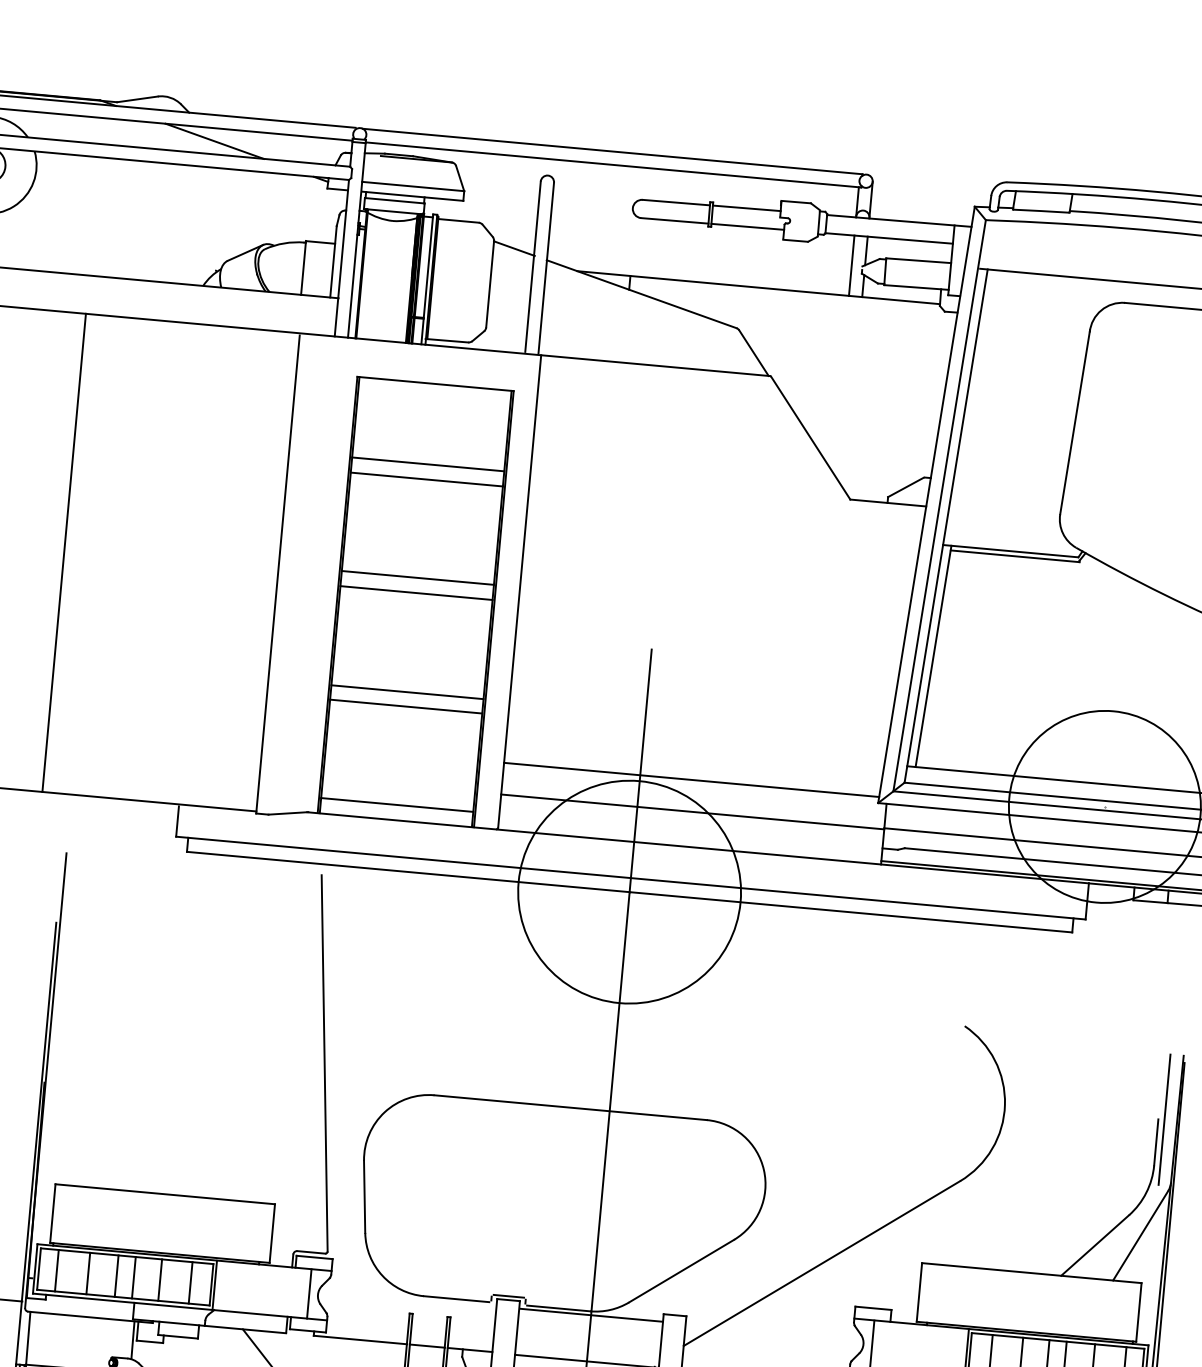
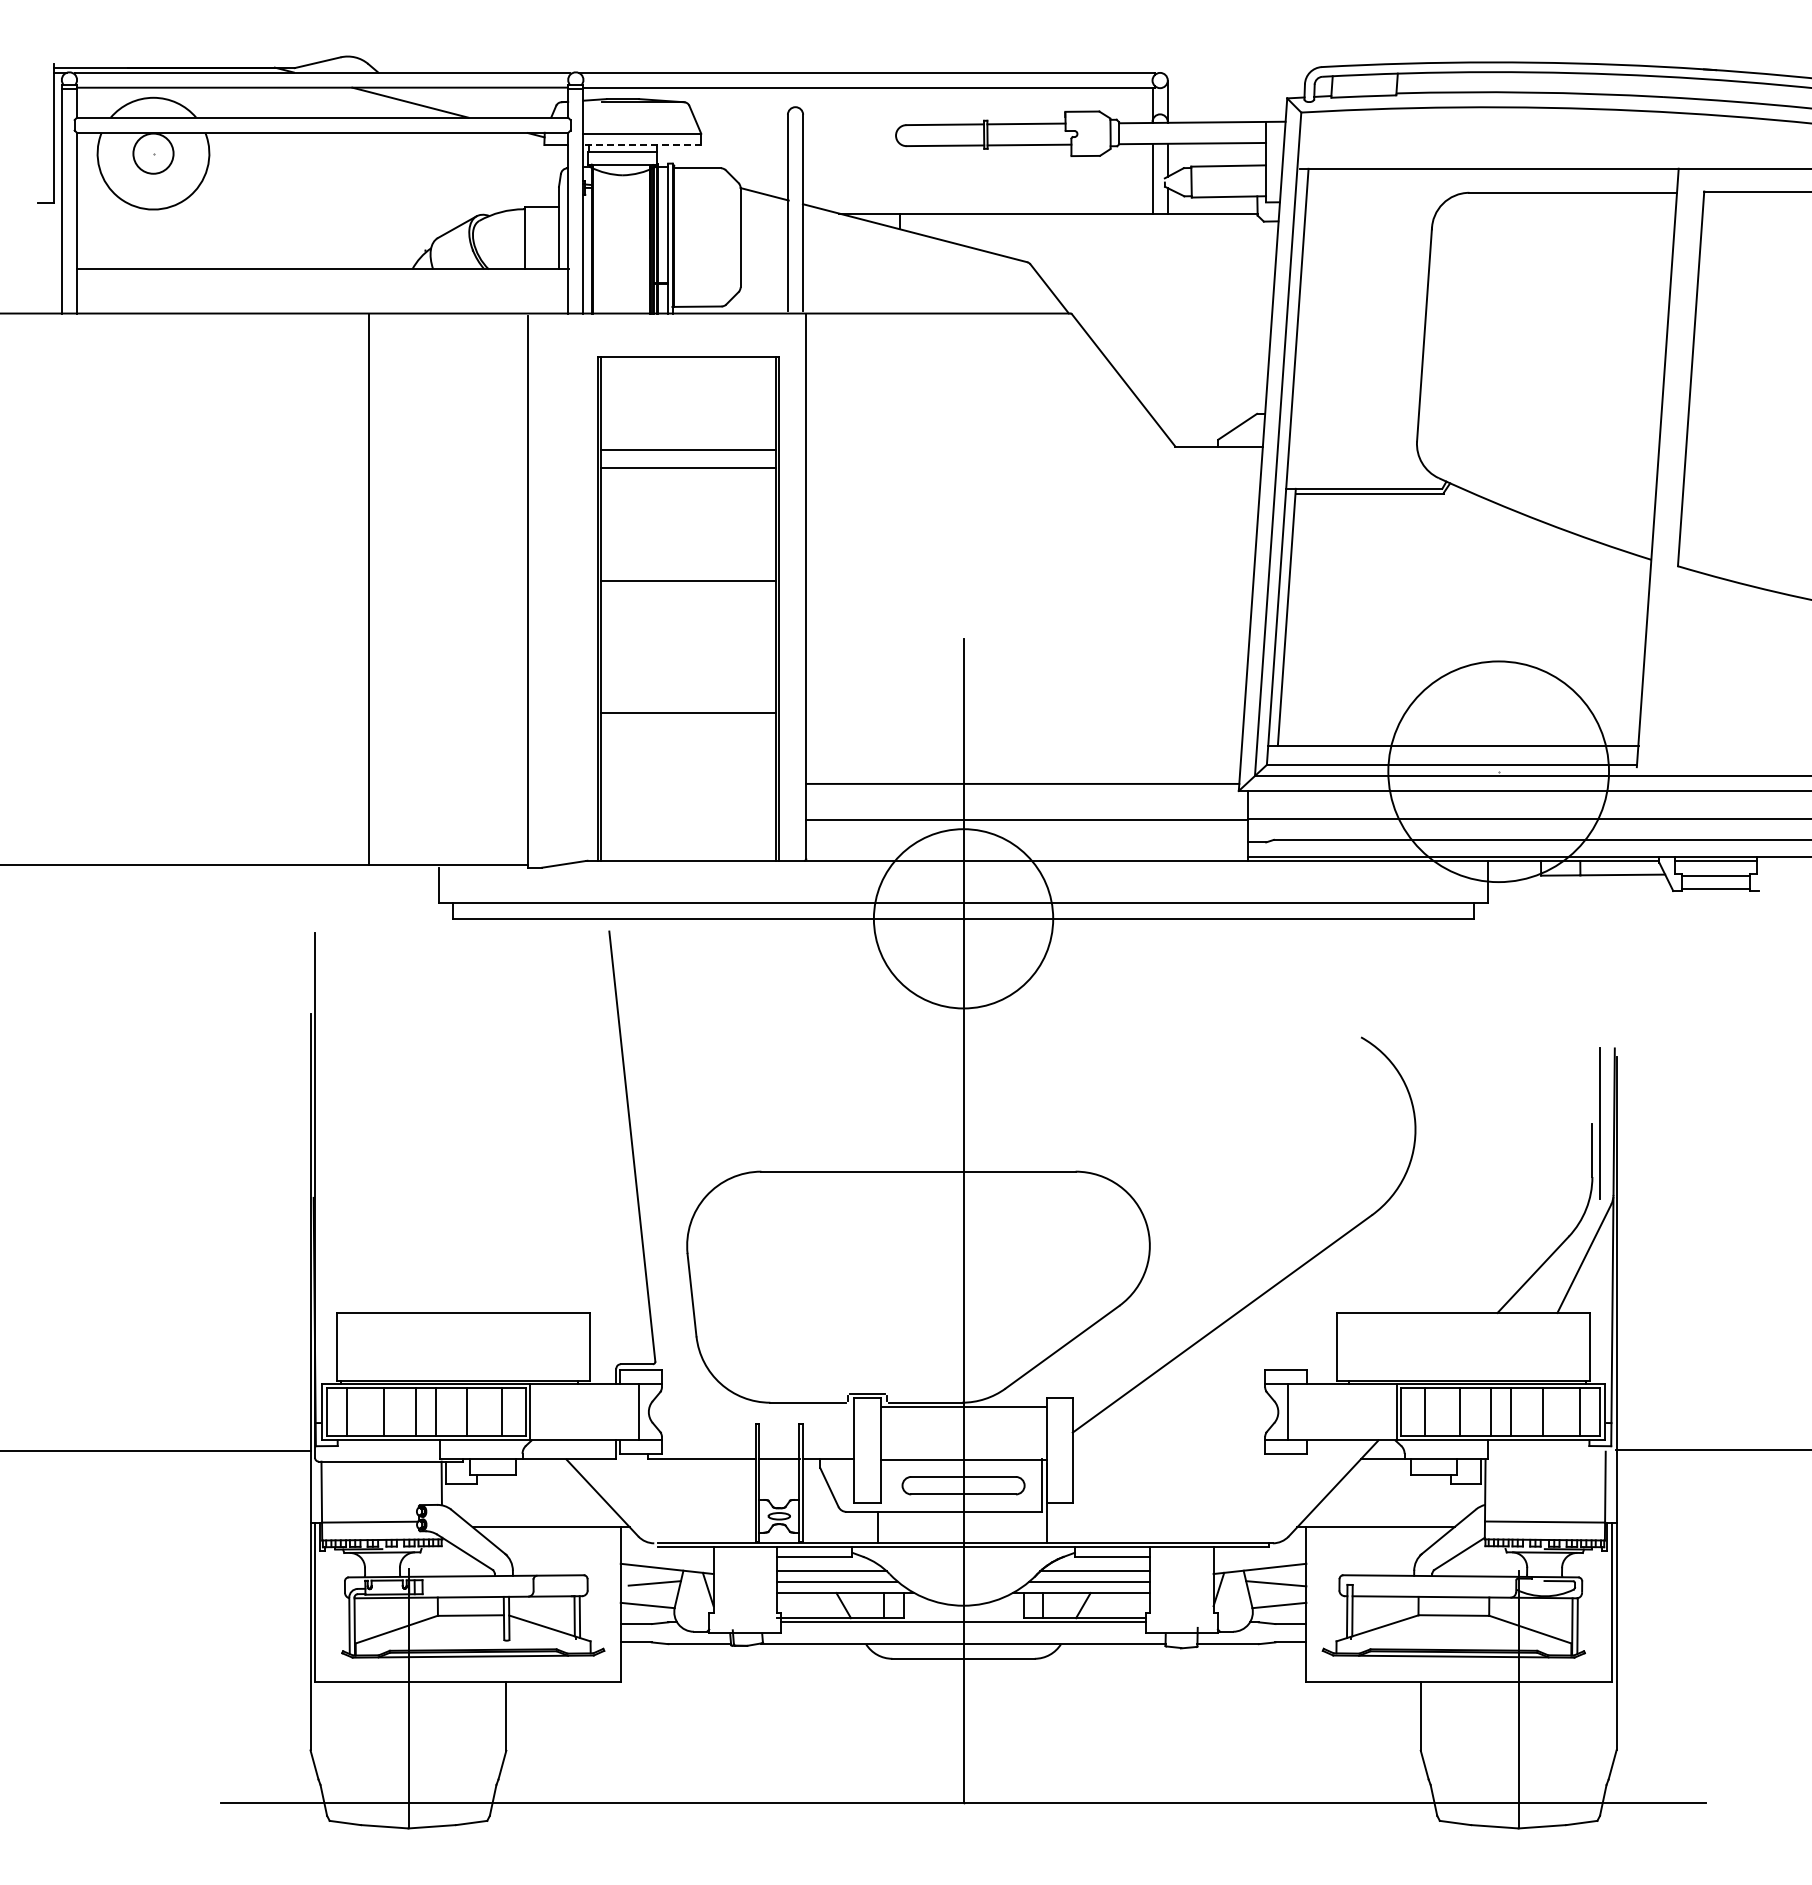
line: (413, 195) -> (643, 144), solid -> dashed
line: (64, 552) -> (369, 589), moved
line: (416, 592) -> (688, 598), removed
line: (406, 706) -> (688, 729), removed
line: (397, 805) -> (688, 843), removed
circle: (629, 891) -> (963, 918), size x0.7

